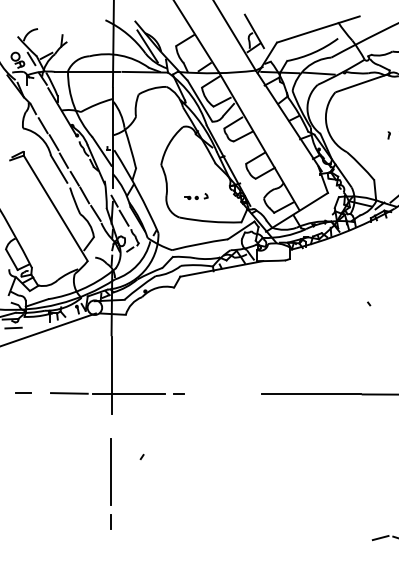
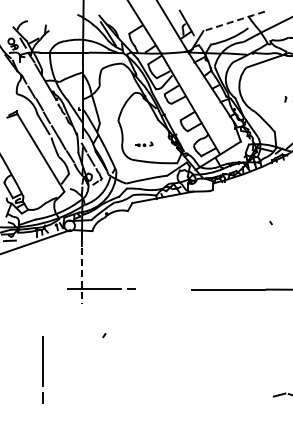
arc: (319, 29) -> (234, 21), solid -> dashed
line: (111, 375) -> (81, 275), solid -> dashed
line: (22, 392) -> (16, 288), removed
line: (68, 392) -> (50, 288), removed
line: (109, 482) -> (42, 369), moved

